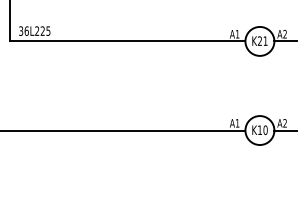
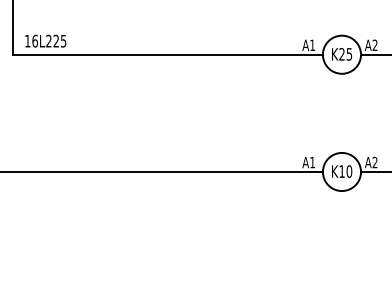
text: (21, 30) -> (28, 40), 36L225 -> 16L225
text: (265, 40) -> (349, 53), K21 -> K25

